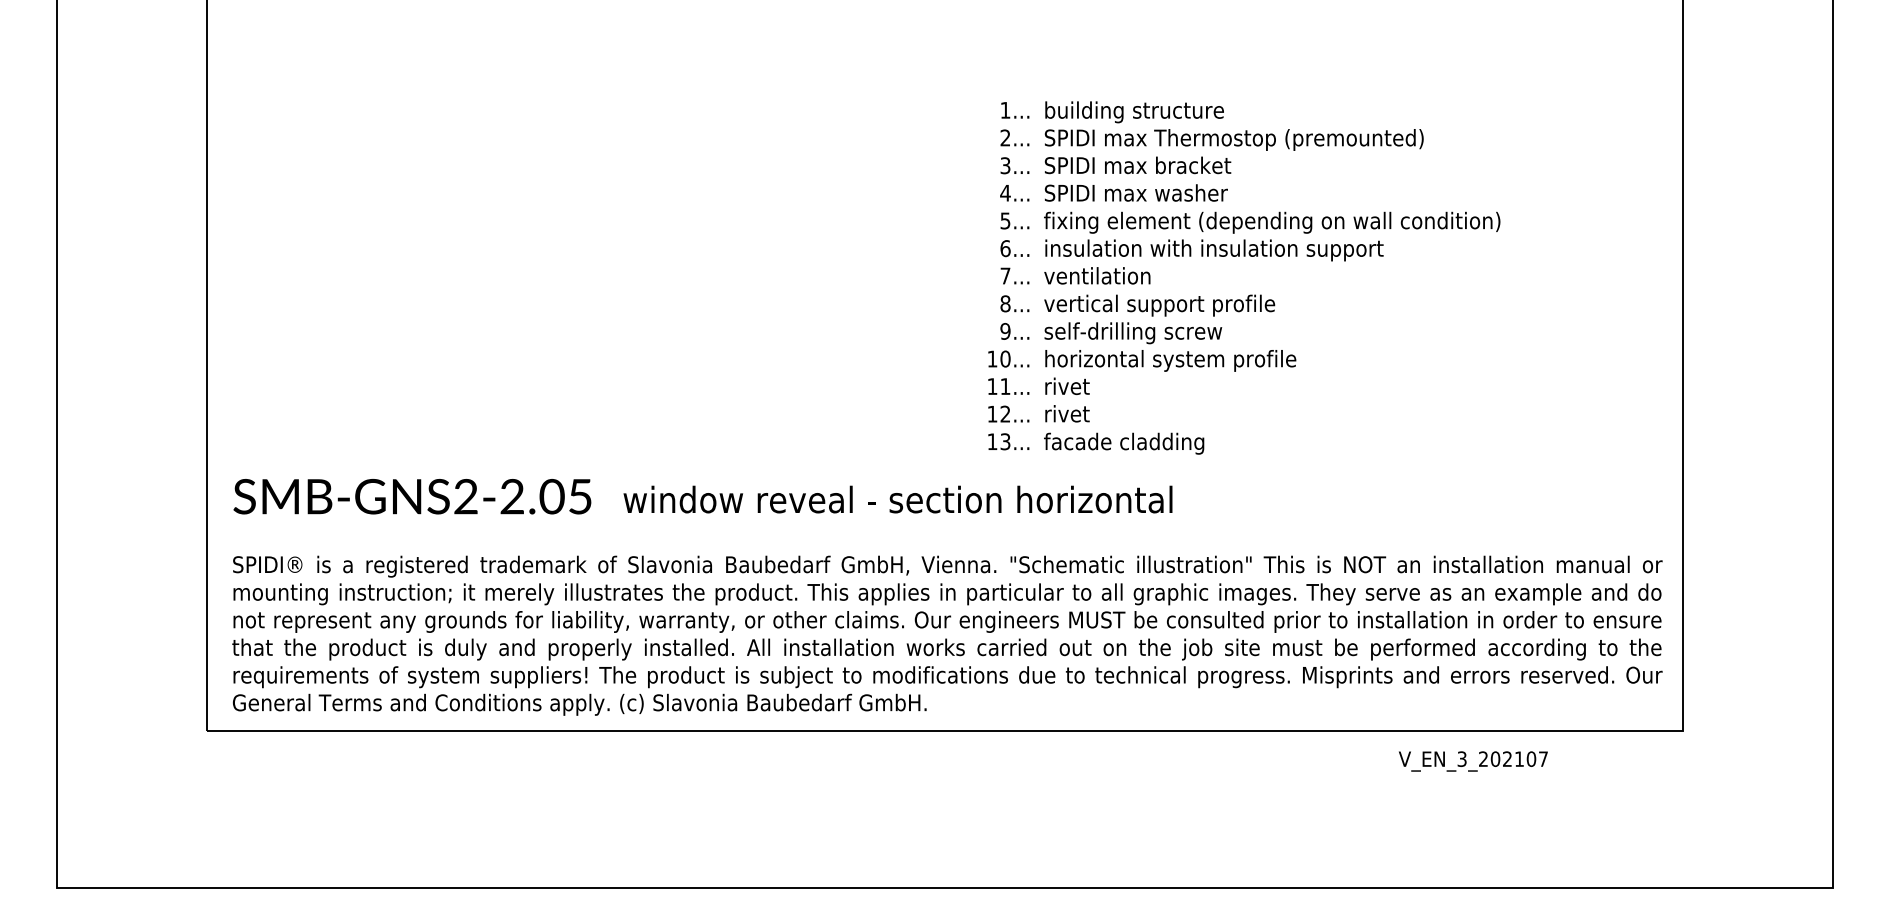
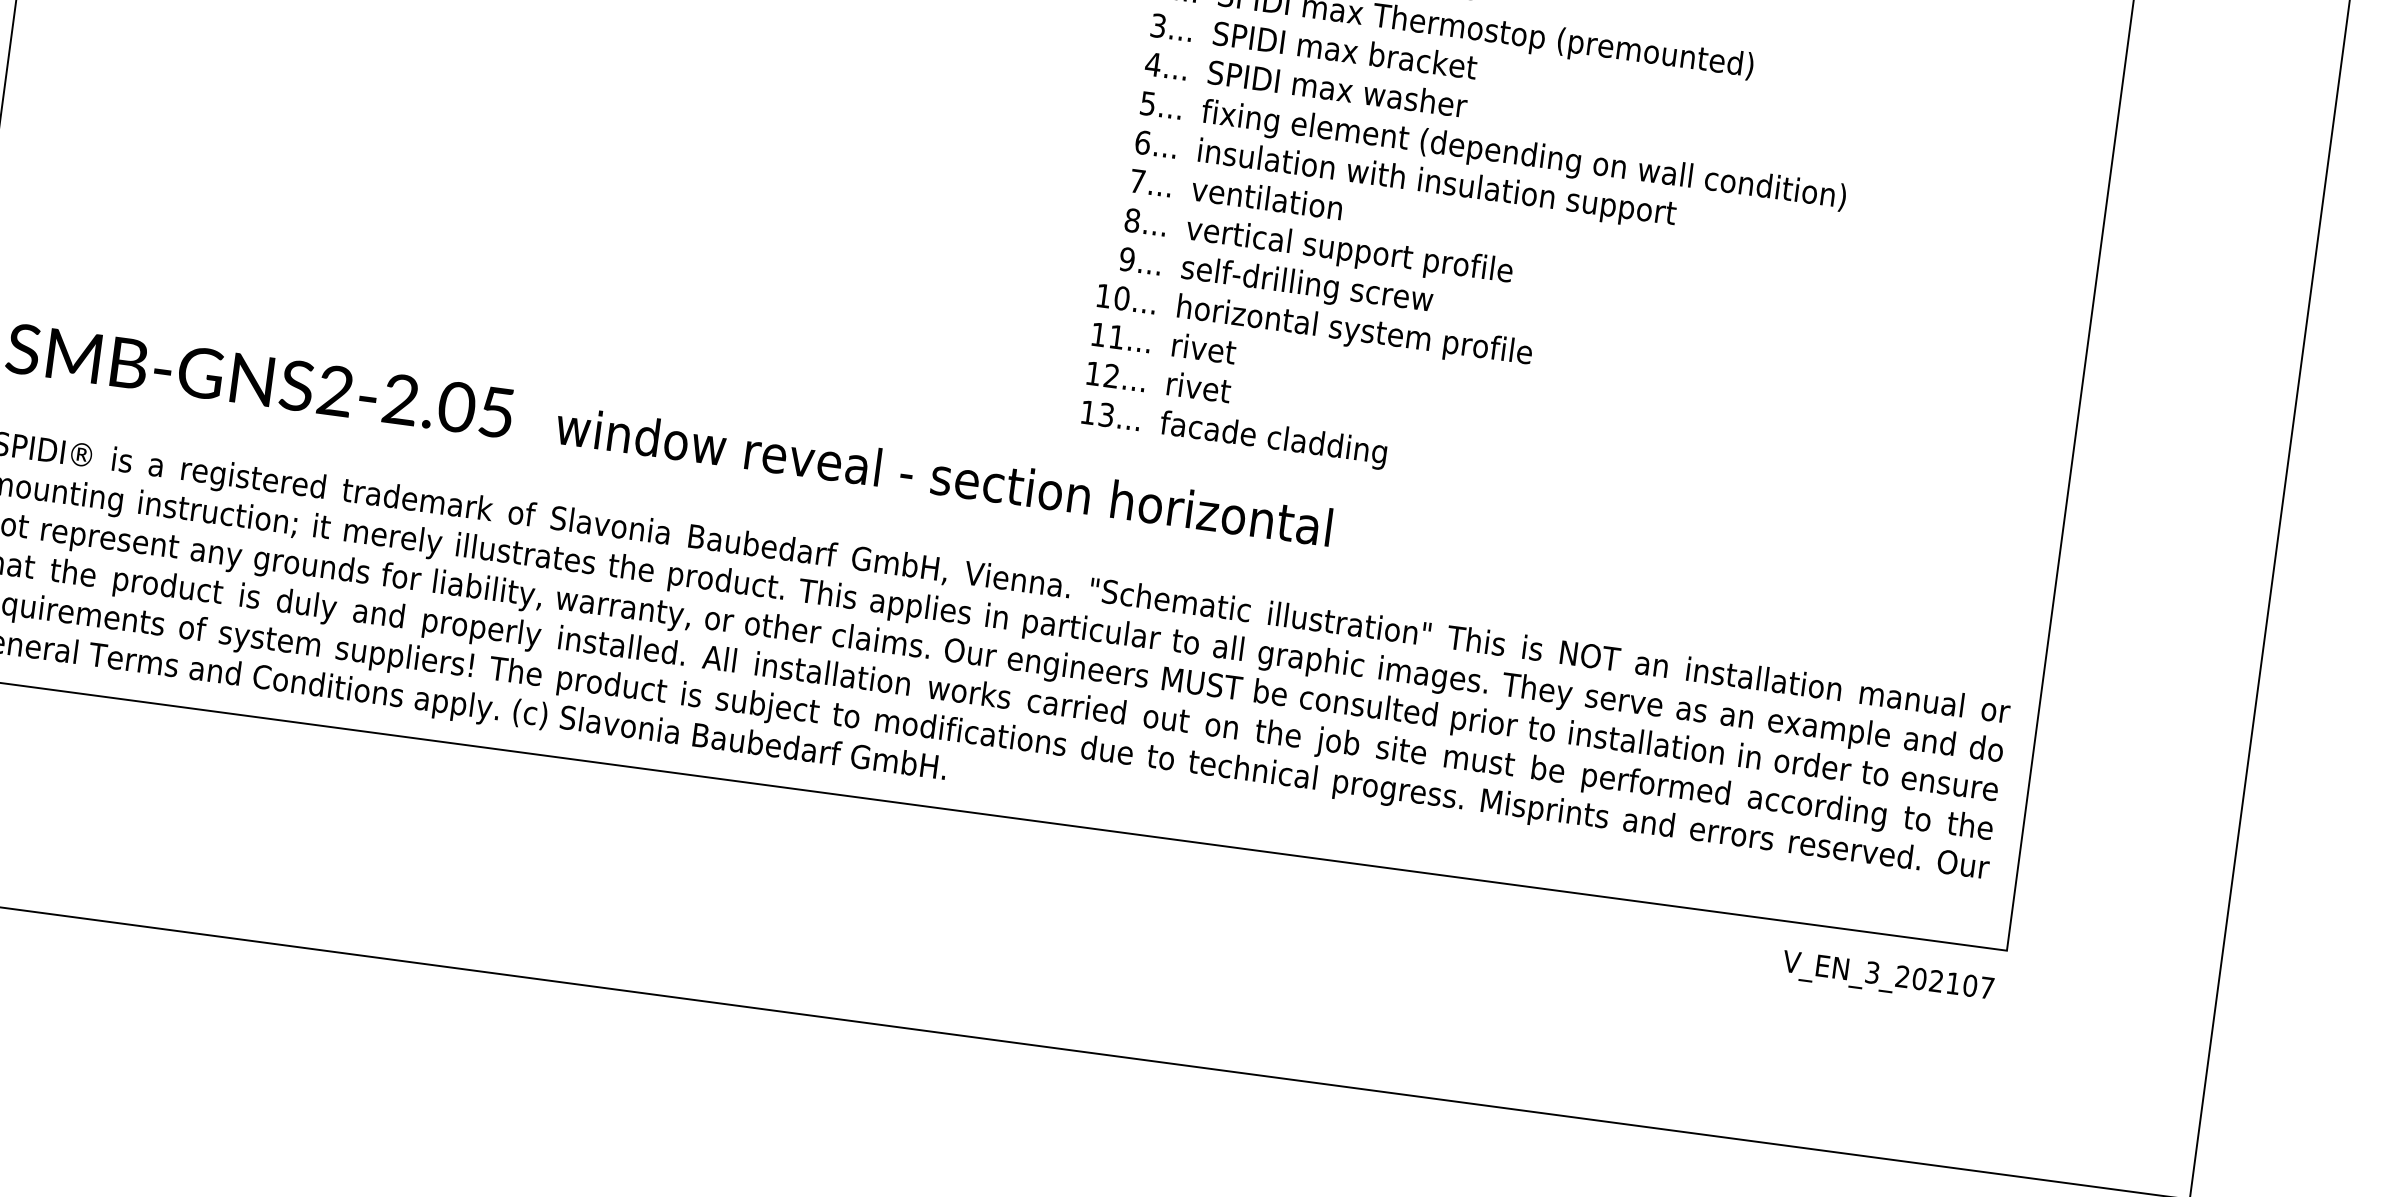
text: (1473, 761) -> (1888, 978), moved

